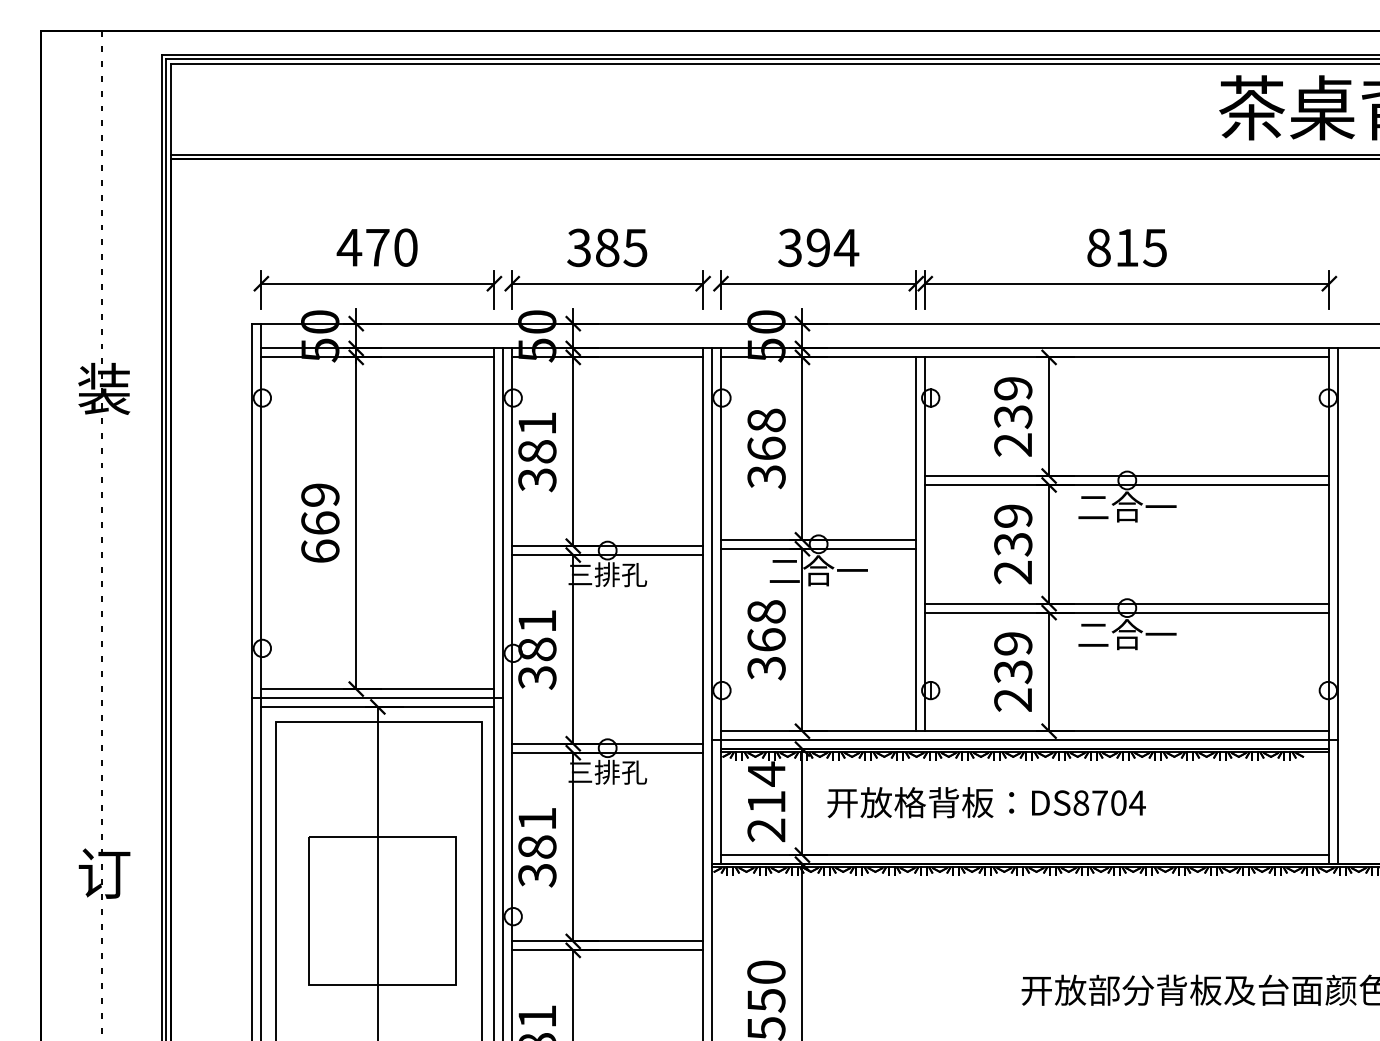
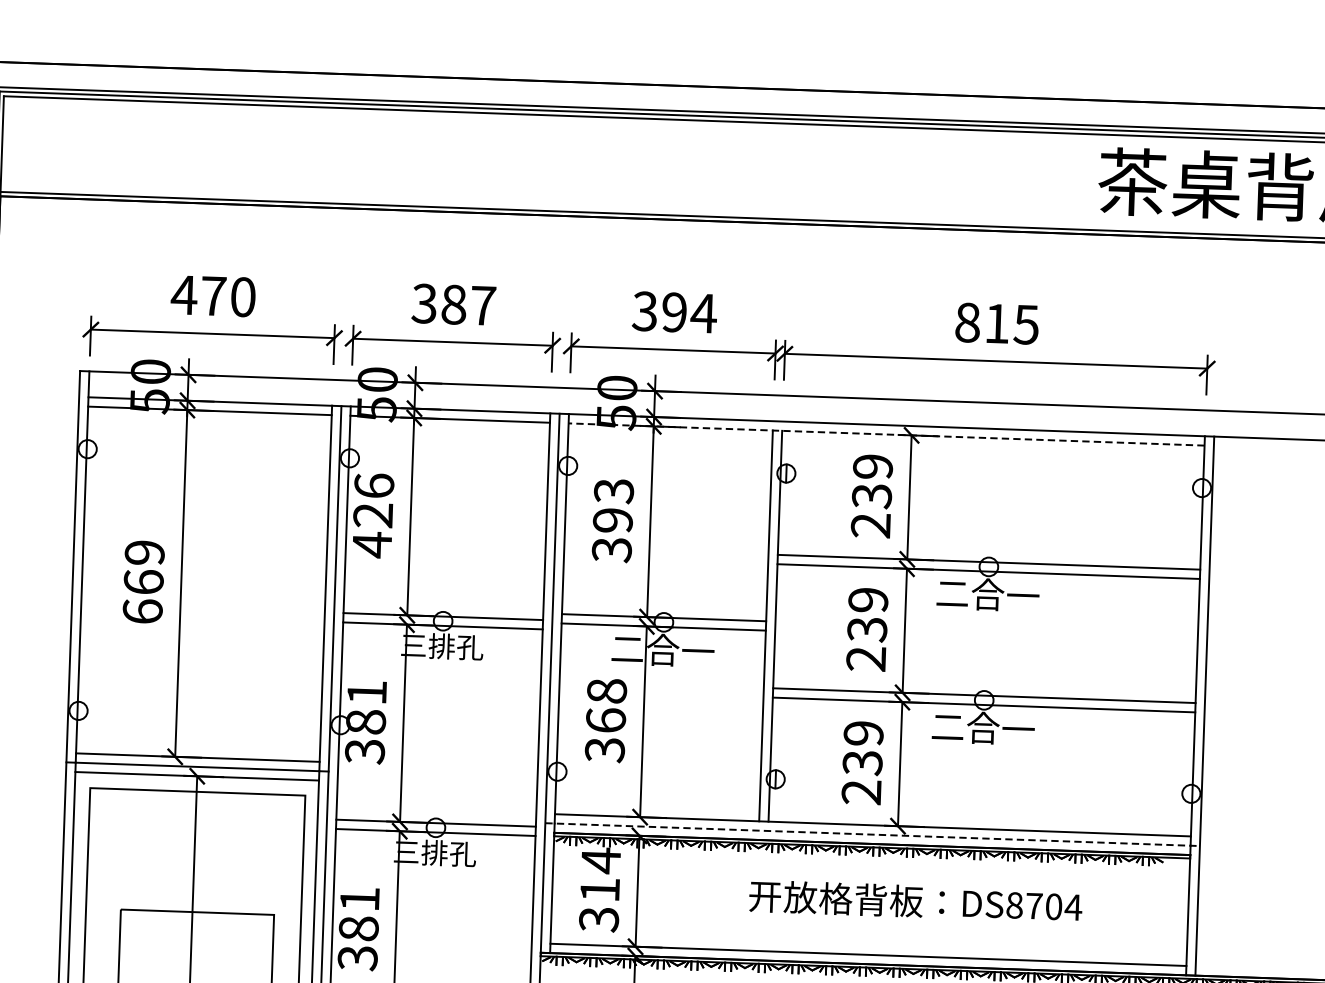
text: (635, 248) -> (483, 306), 385 -> 387
line: (1024, 357) -> (885, 434), solid -> dashed
text: (766, 434) -> (613, 505), 368 -> 393
text: (537, 451) -> (373, 515), 381 -> 426
line: (1025, 740) -> (872, 835), solid -> dashed
text: (986, 802) -> (915, 901), moved
text: (766, 830) -> (598, 919), 214 -> 314

